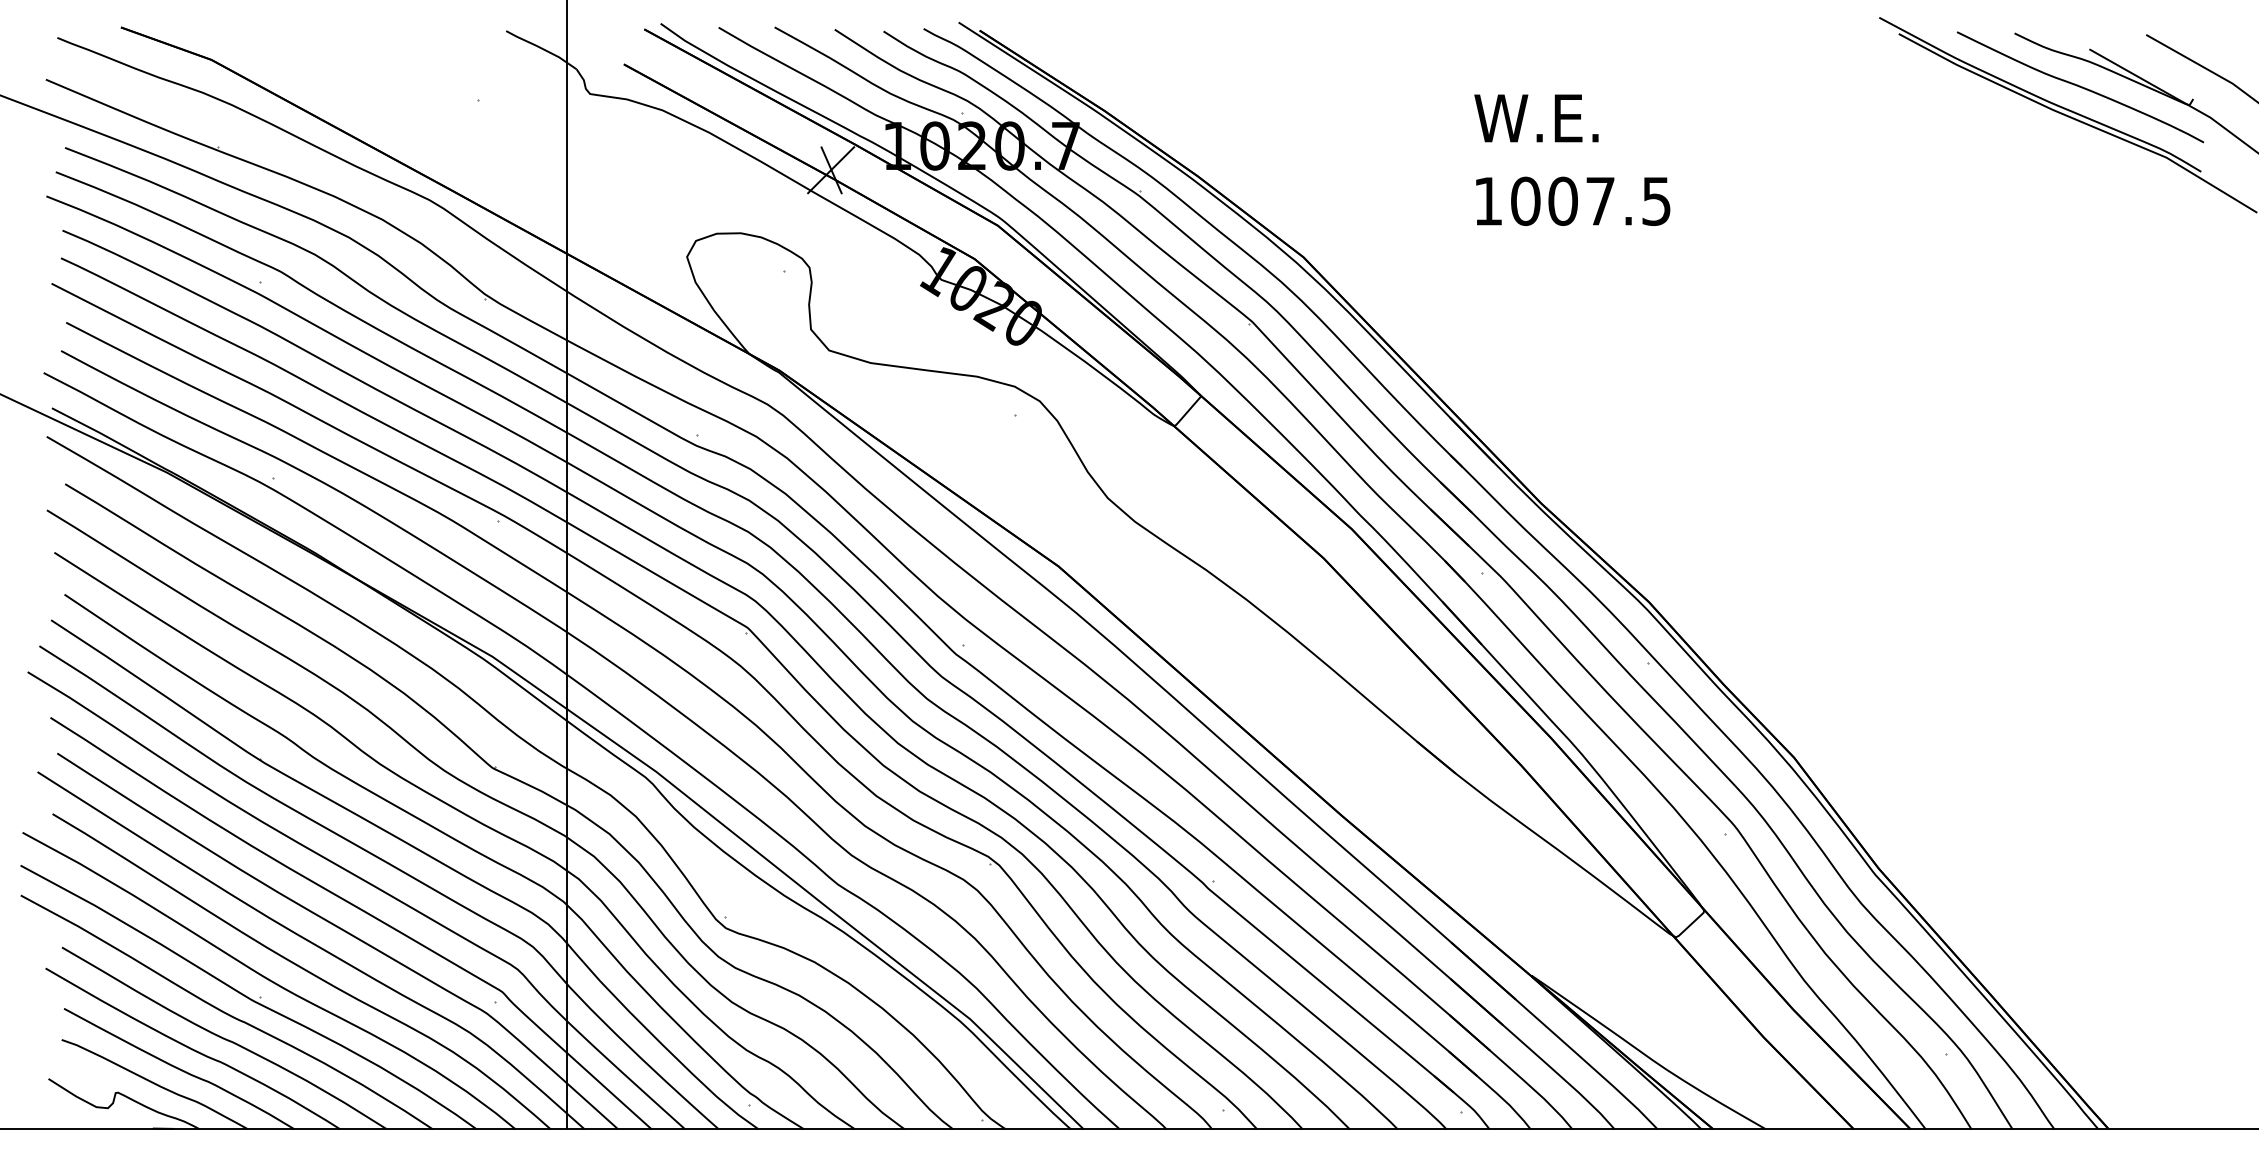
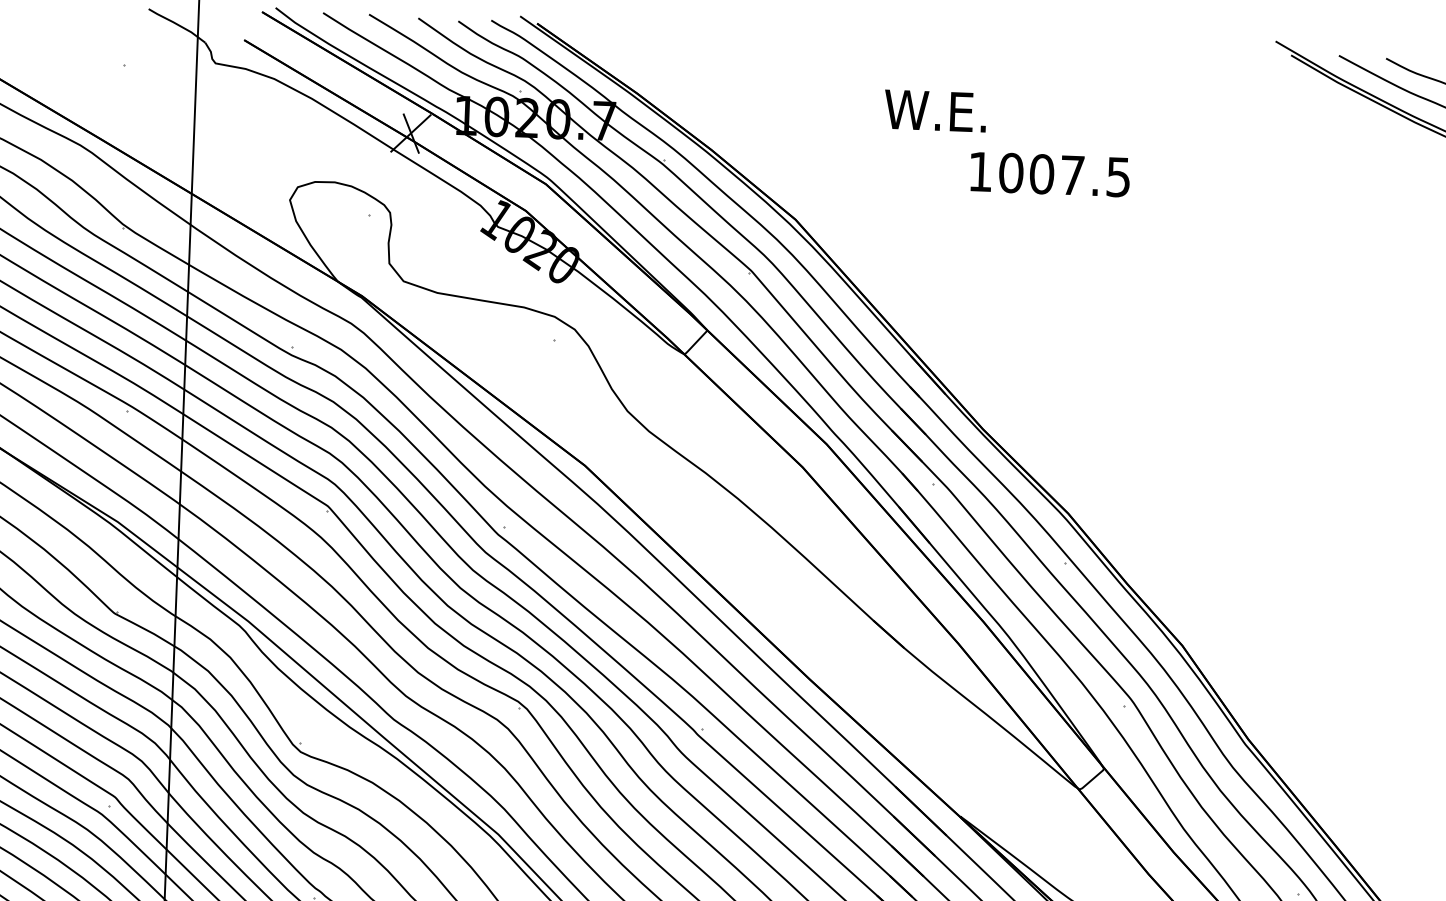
text: (1536, 118) -> (935, 111), moved
text: (1573, 200) -> (1050, 173), moved

